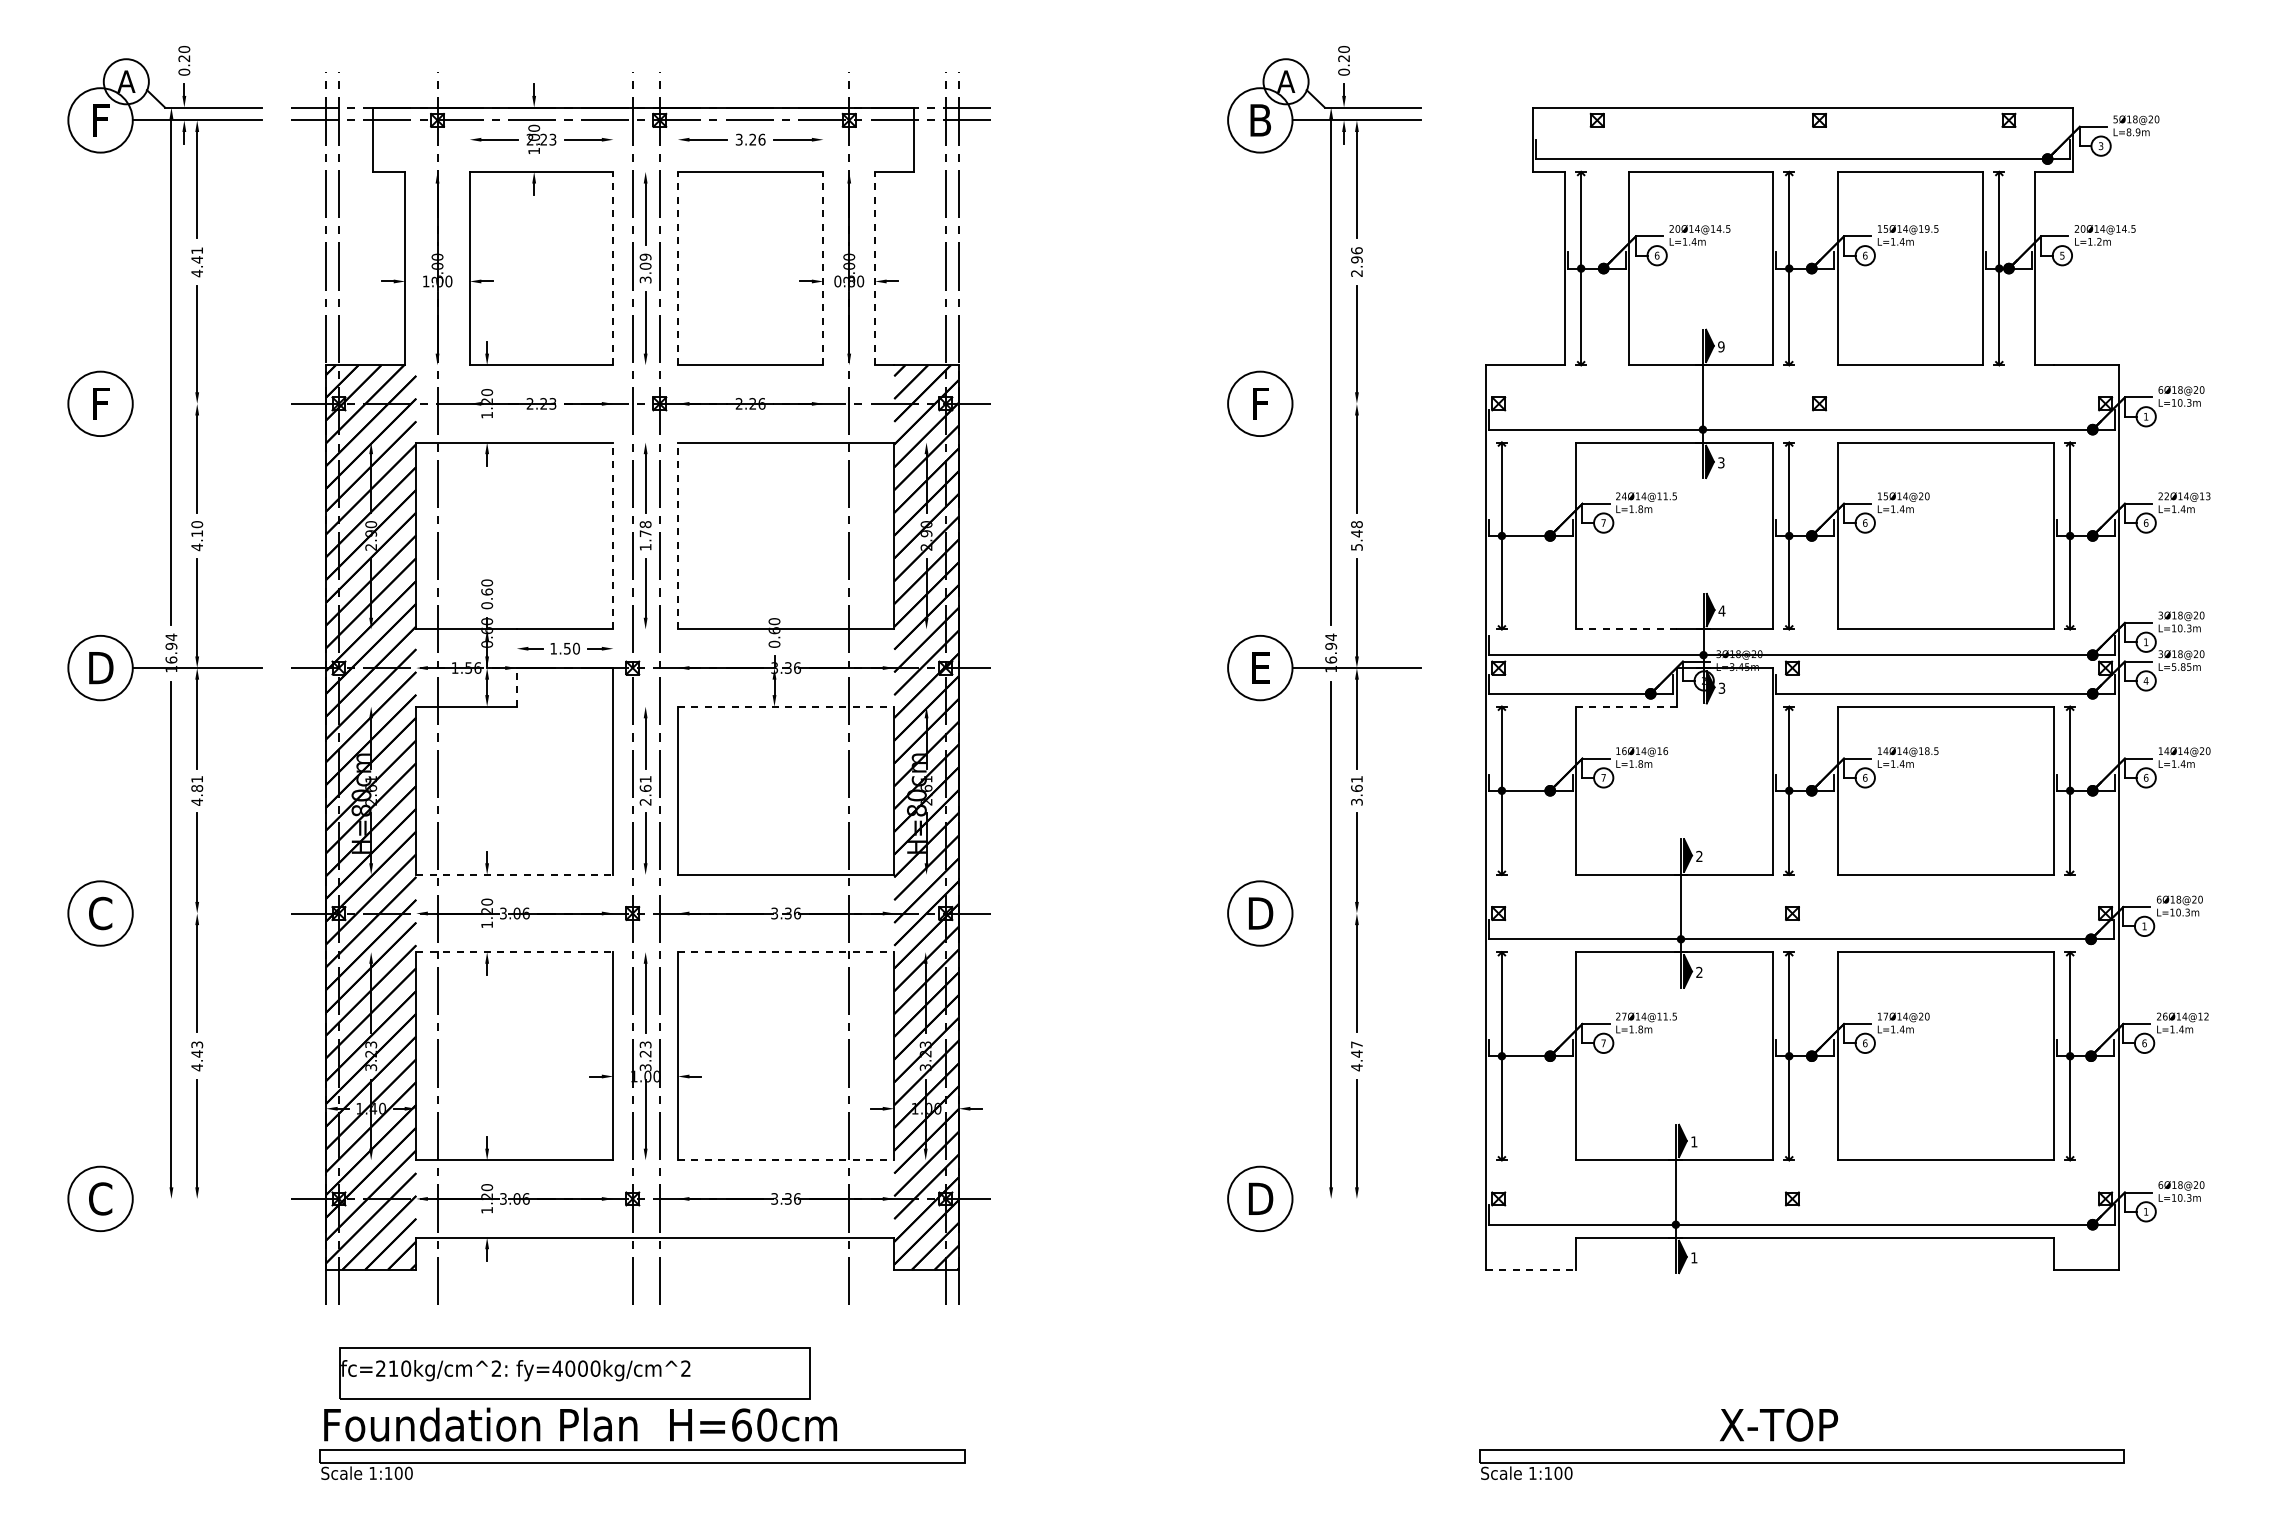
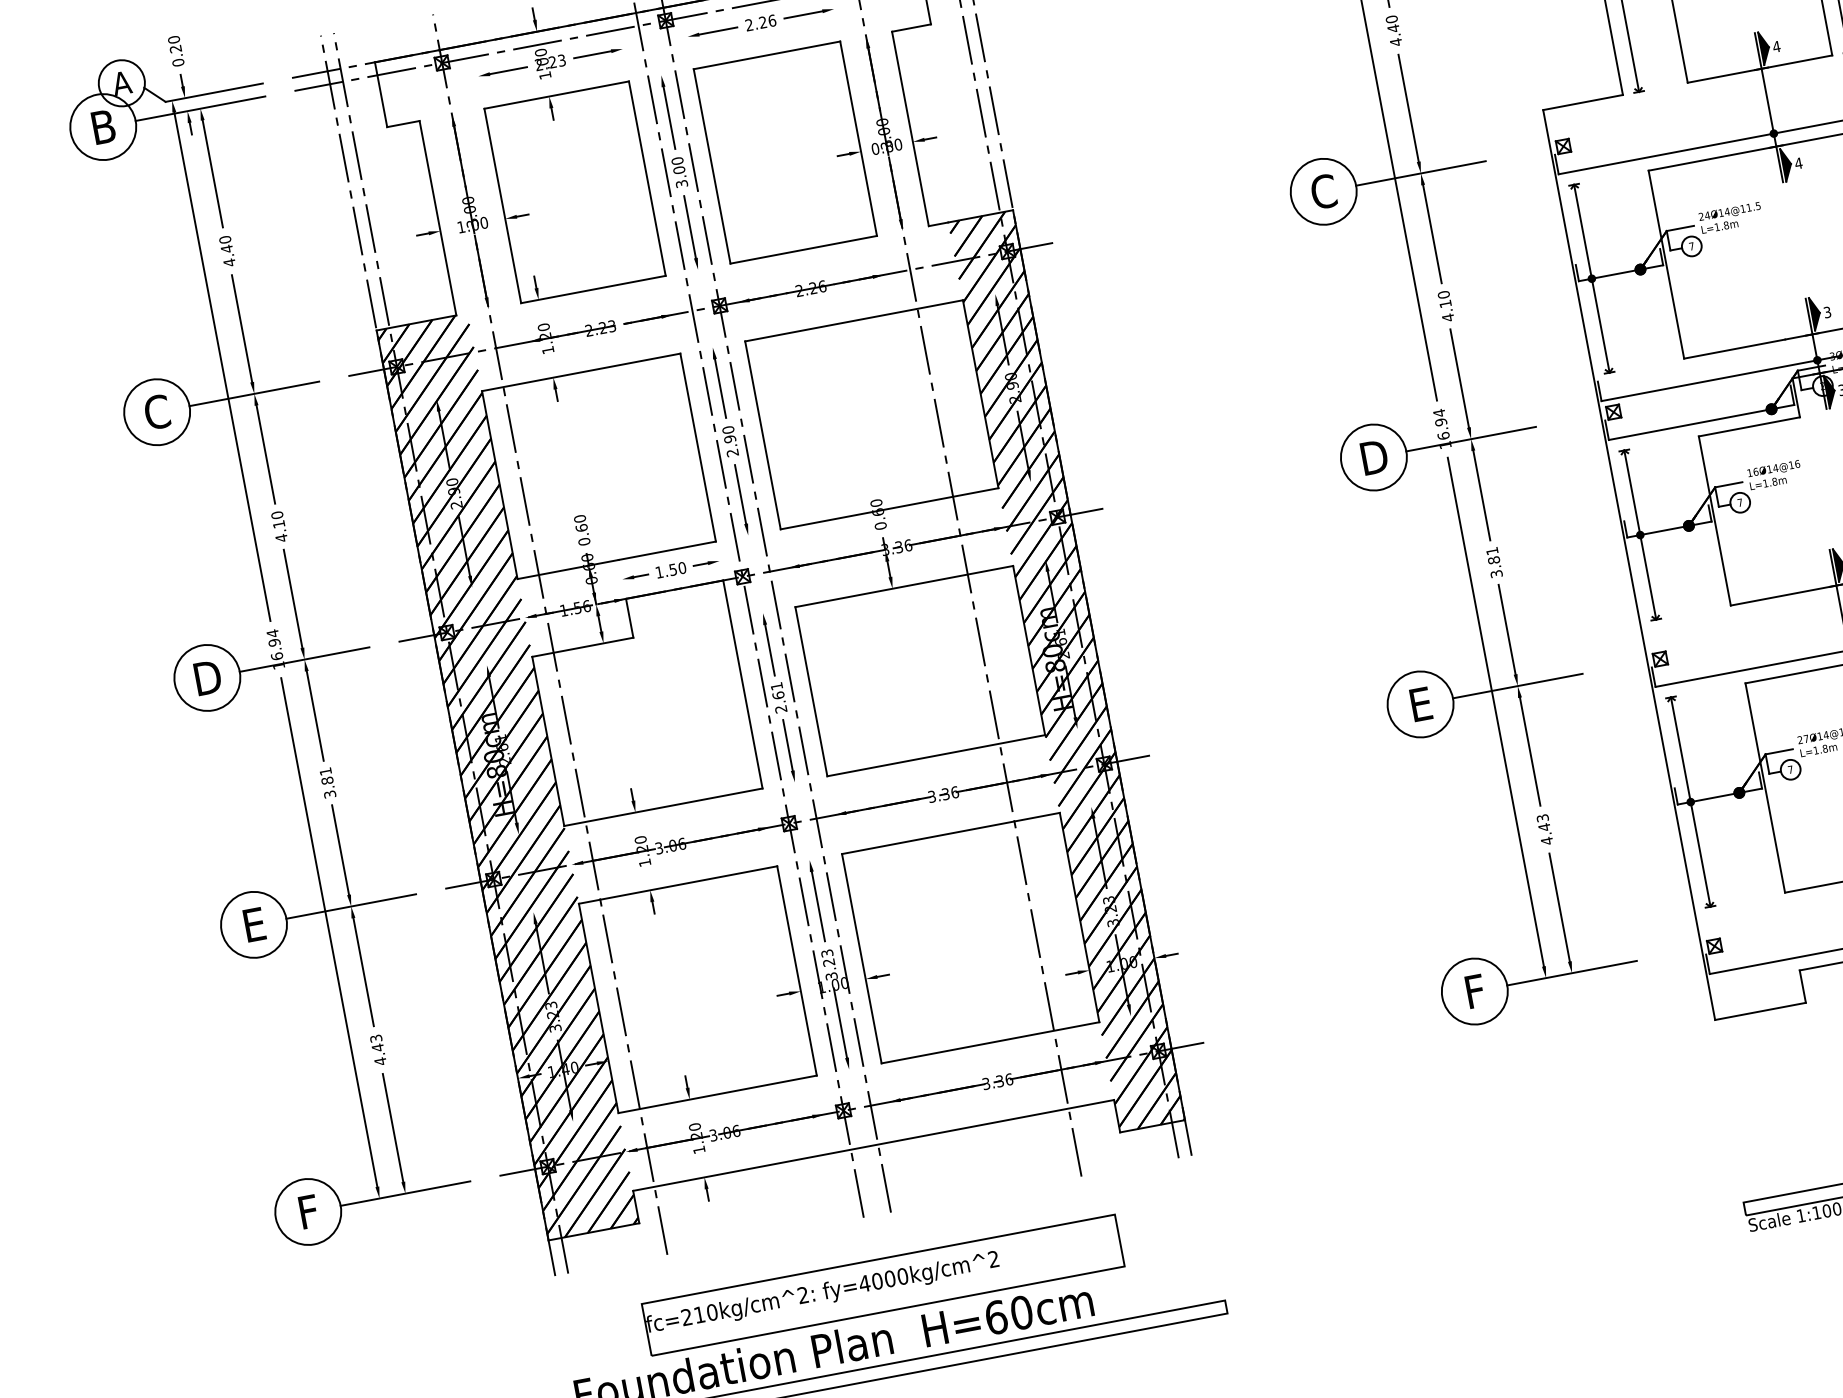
text: (100, 120) -> (103, 127), F -> B
text: (738, 139) -> (748, 25), 3.26 -> 2.26
text: (197, 250) -> (225, 239), 4.41 -> 4.40
text: (645, 256) -> (677, 160), 3.09 -> 3.00
text: (1356, 262) -> (1393, 31), 2.96 -> 4.40
line: (613, 268) -> (647, 178), dashed -> solid
line: (677, 268) -> (711, 166), dashed -> solid
line: (823, 268) -> (858, 138), dashed -> solid
line: (875, 268) -> (910, 128), dashed -> solid
text: (1720, 346) -> (1775, 46), 9 -> 4
text: (100, 403) -> (157, 411), F -> C
line: (196, 403) -> (253, 393), added
text: (1259, 403) -> (1322, 191), F -> C
line: (1356, 403) -> (1420, 173), added
text: (1720, 462) -> (1797, 163), 3 -> 4
line: (613, 535) -> (698, 447), dashed -> solid
text: (645, 535) -> (730, 441), 1.78 -> 2.90
line: (677, 535) -> (762, 434), dashed -> solid
text: (1356, 536) -> (1445, 306), 5.48 -> 4.10
text: (1721, 610) -> (1826, 311), 4 -> 3
line: (1626, 629) -> (1734, 349), dashed -> solid
text: (1260, 668) -> (1374, 457), E -> D
line: (516, 686) -> (629, 617), dashed -> solid
line: (786, 706) -> (904, 586), dashed -> solid
line: (1626, 706) -> (1749, 426), dashed -> solid
text: (1356, 787) -> (1493, 559), 3.61 -> 3.81
text: (197, 801) -> (330, 793), 4.81 -> 3.81
line: (514, 874) -> (662, 806), dashed -> solid
text: (100, 913) -> (253, 924), C -> E
line: (196, 913) -> (350, 906), added
text: (1260, 913) -> (1420, 704), D -> E
line: (1356, 913) -> (1517, 686), added
line: (514, 952) -> (677, 885), dashed -> solid
line: (786, 952) -> (951, 833), dashed -> solid
text: (1356, 1044) -> (1542, 817), 4.47 -> 4.43
line: (786, 1160) -> (990, 1042), dashed -> solid
text: (100, 1198) -> (308, 1211), C -> F
line: (196, 1198) -> (404, 1193), added
text: (1260, 1198) -> (1474, 991), D -> F
line: (1356, 1198) -> (1571, 972), added
line: (1531, 1269) -> (1761, 1010), dashed -> solid
part: (574, 1373) -> (882, 1285), moved

